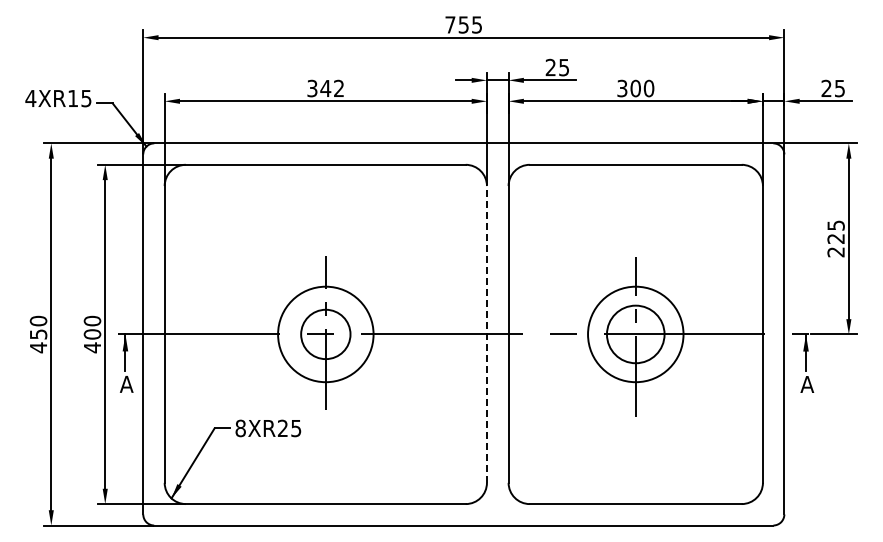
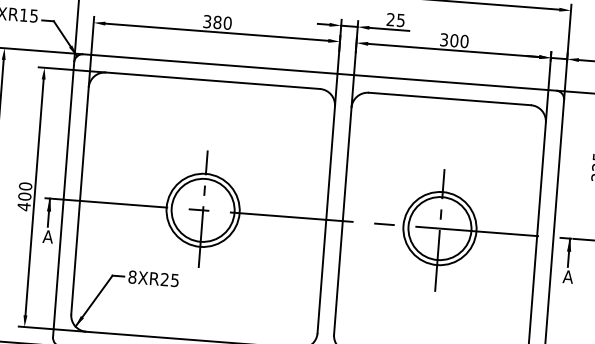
text: (332, 88) -> (222, 22), 342 -> 380
line: (486, 333) -> (325, 219), dashed -> solid
circle: (325, 334) -> (202, 210), size x1.67
circle: (635, 334) -> (439, 228), size x1.43

